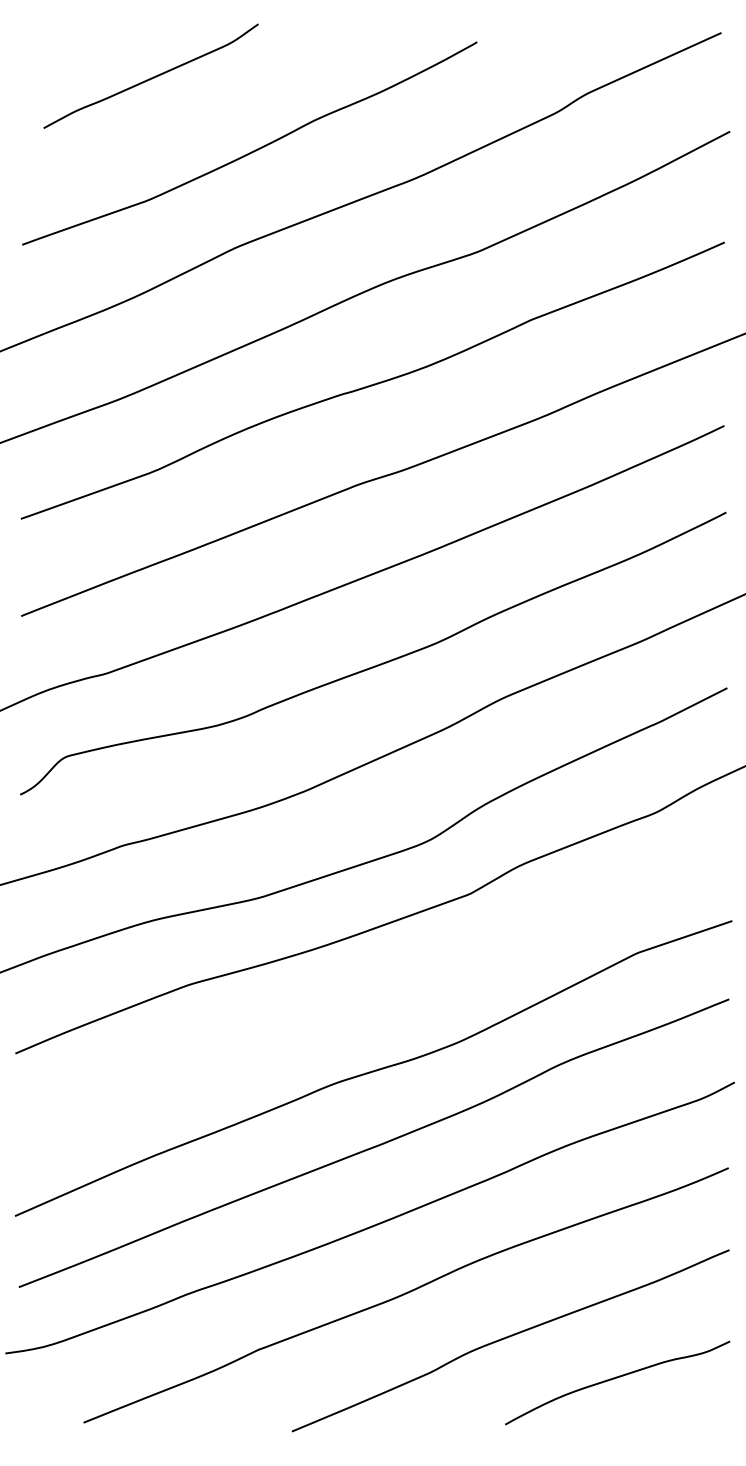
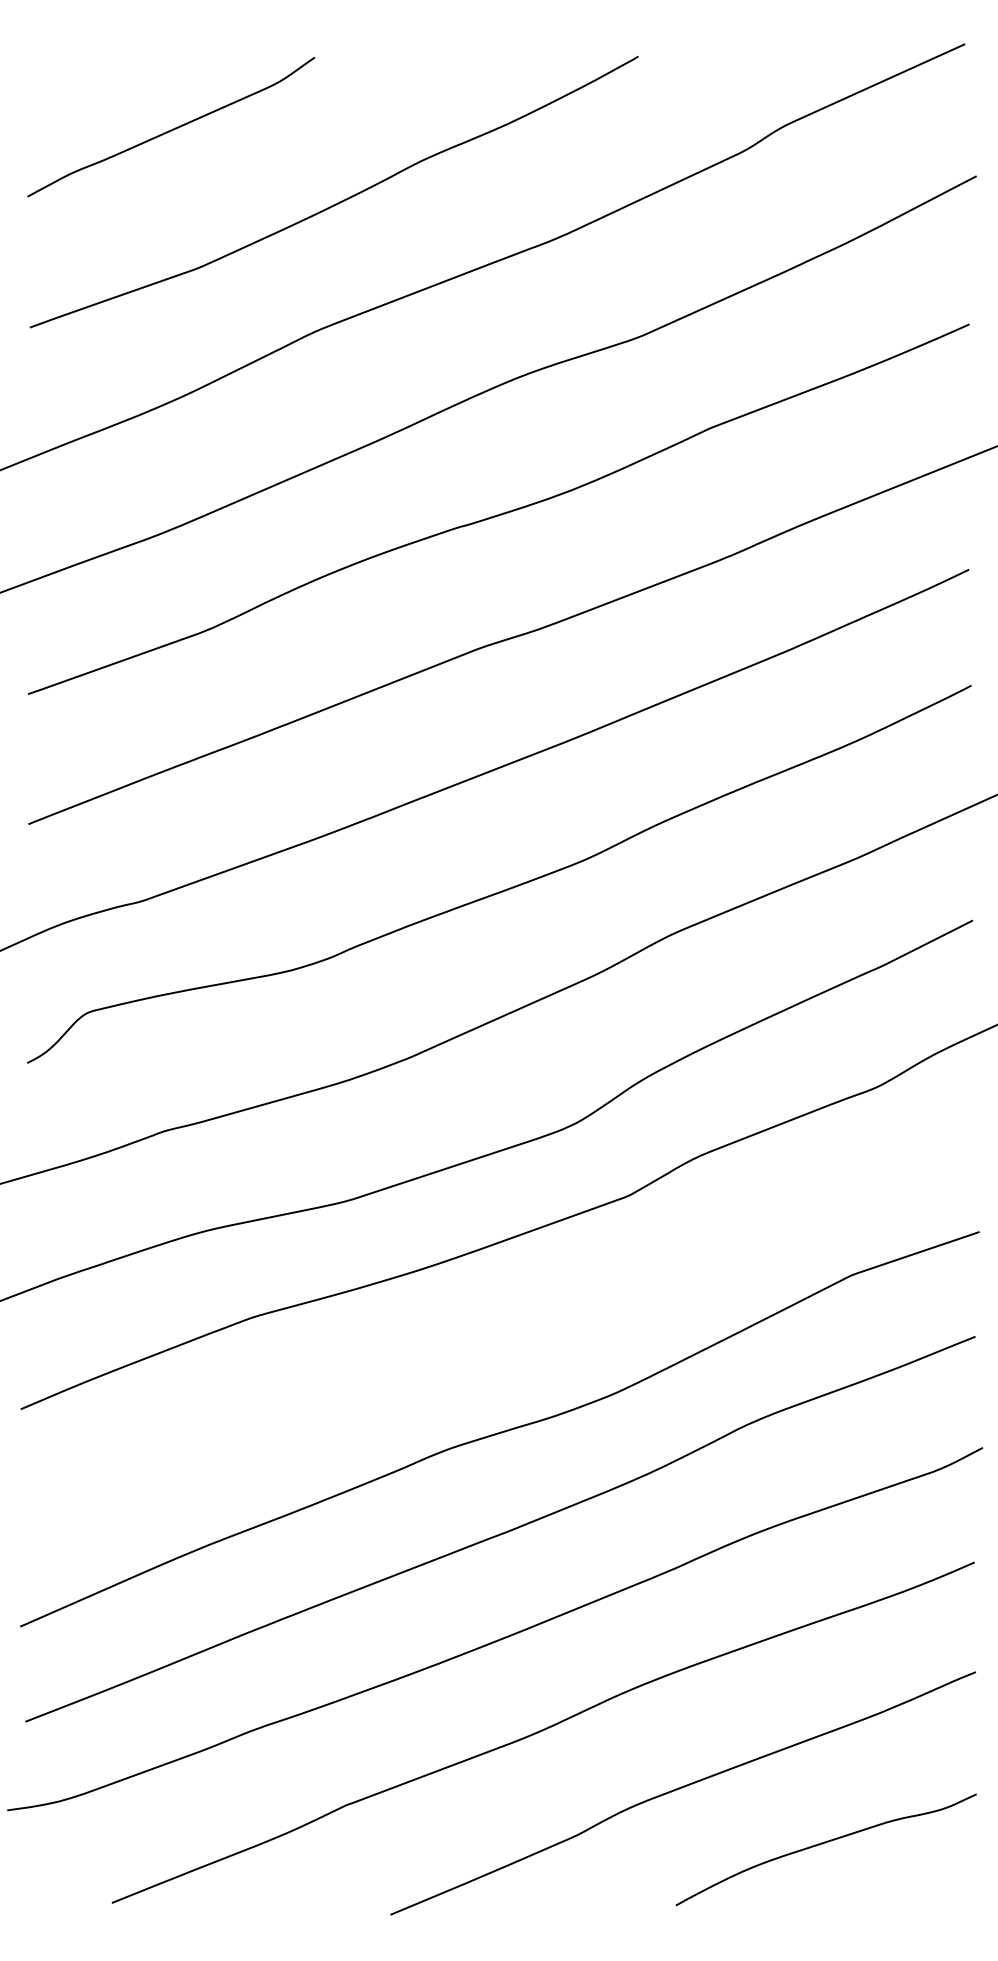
curve: (151, 78) -> (171, 129), moved

